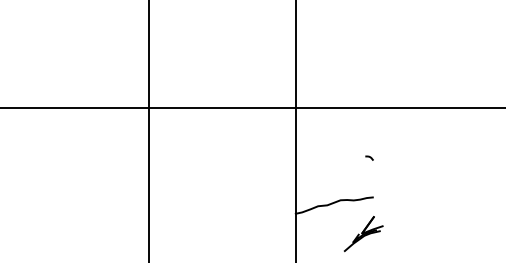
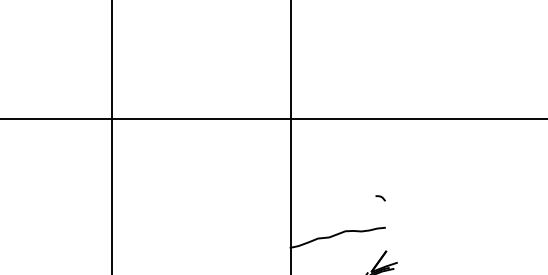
curve: (369, 157) -> (380, 197), moved

